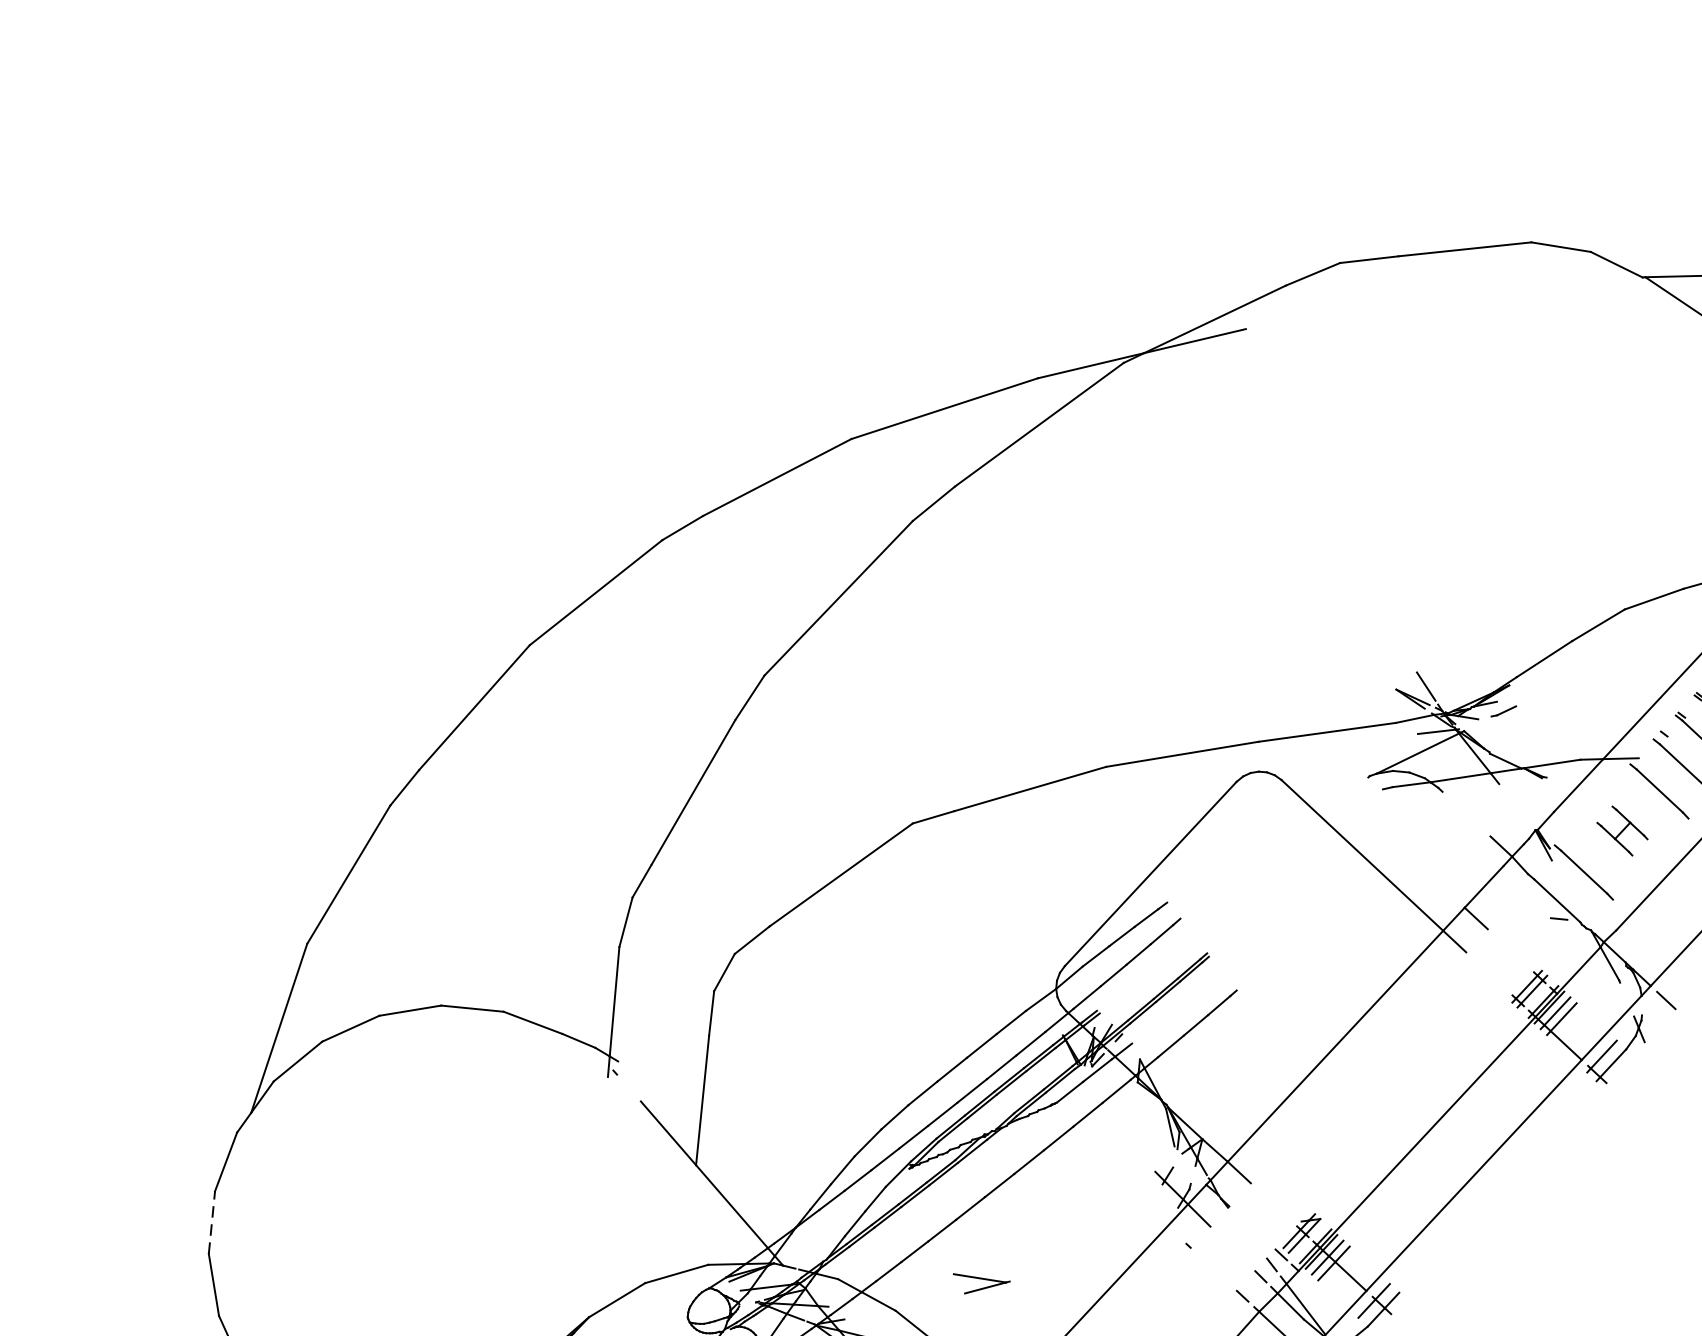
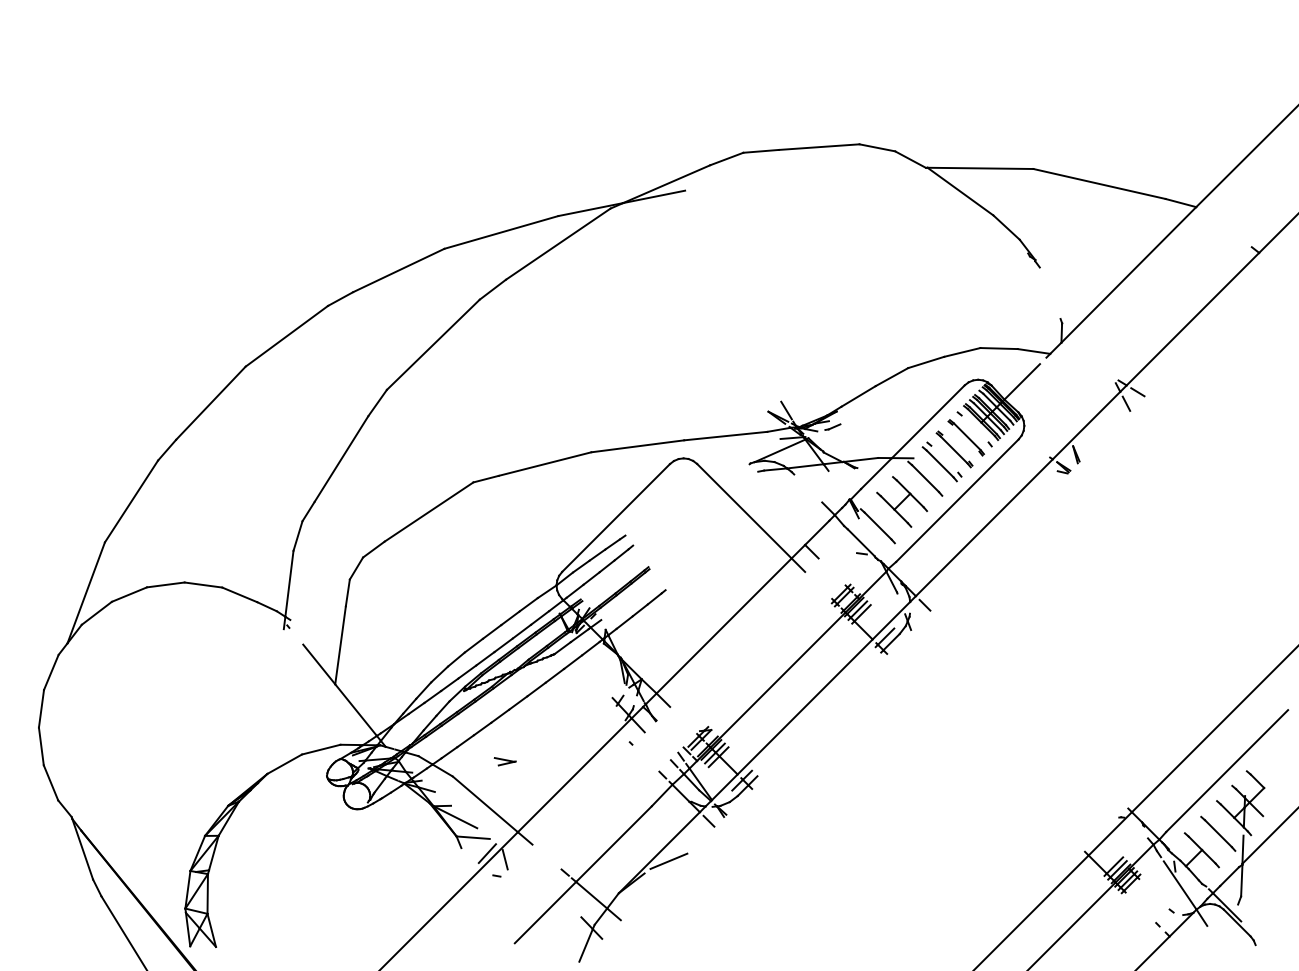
part: (1621, 830) -> (901, 501), size x1.67
line: (211, 1222) -> (41, 708), dashed -> solid
part: (980, 1282) -> (504, 761), size x0.62

